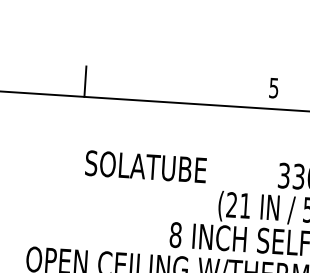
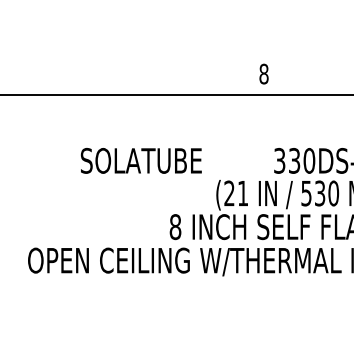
line: (85, 81) -> (75, 79), removed
text: (273, 87) -> (263, 73), 5 -> 8

